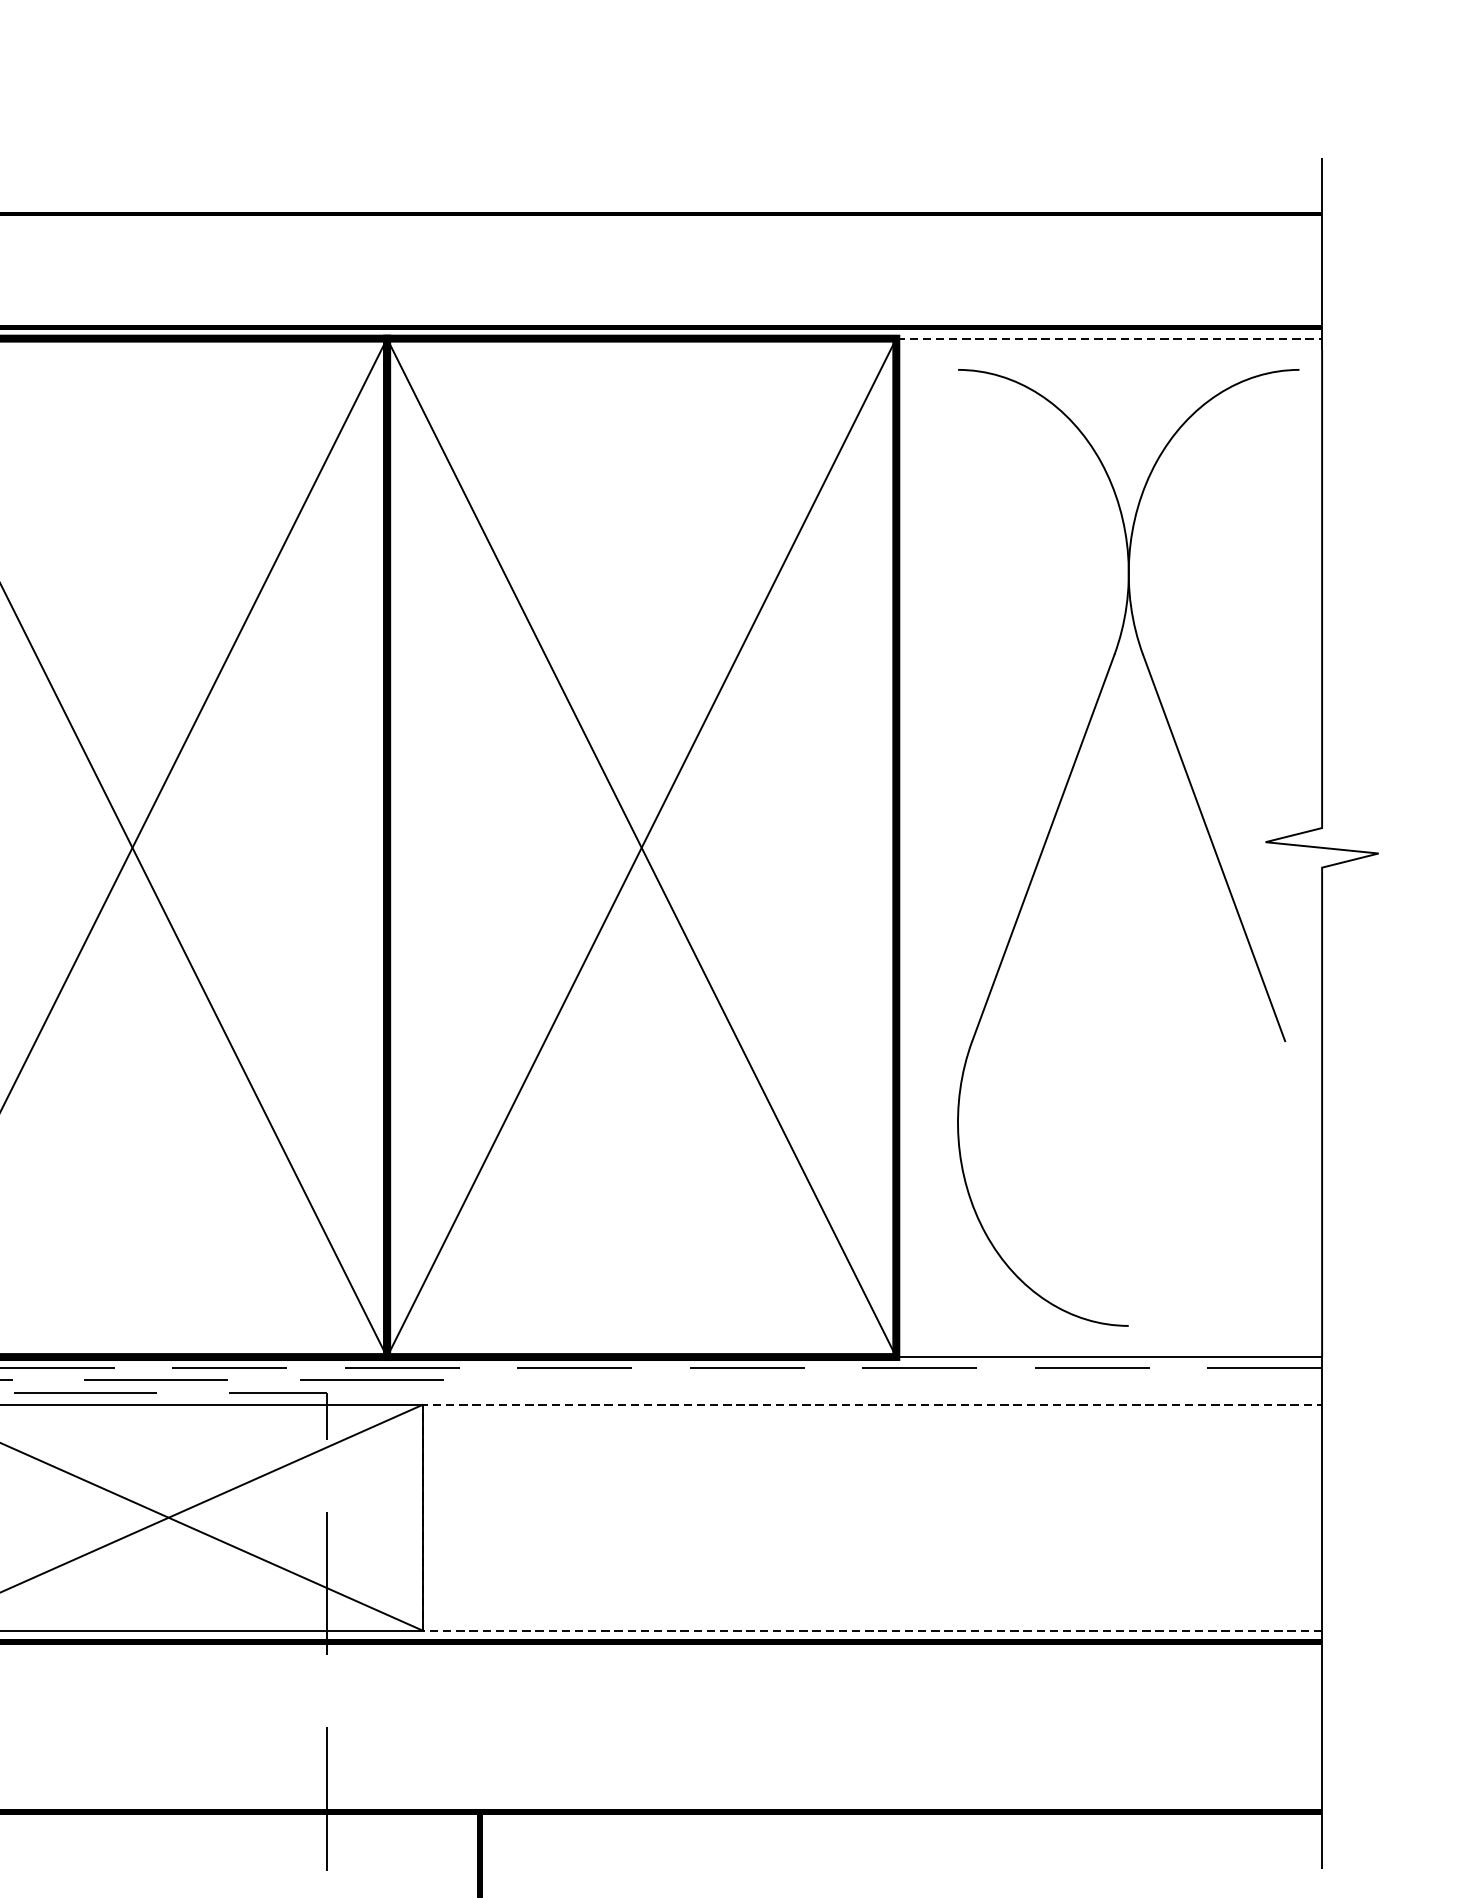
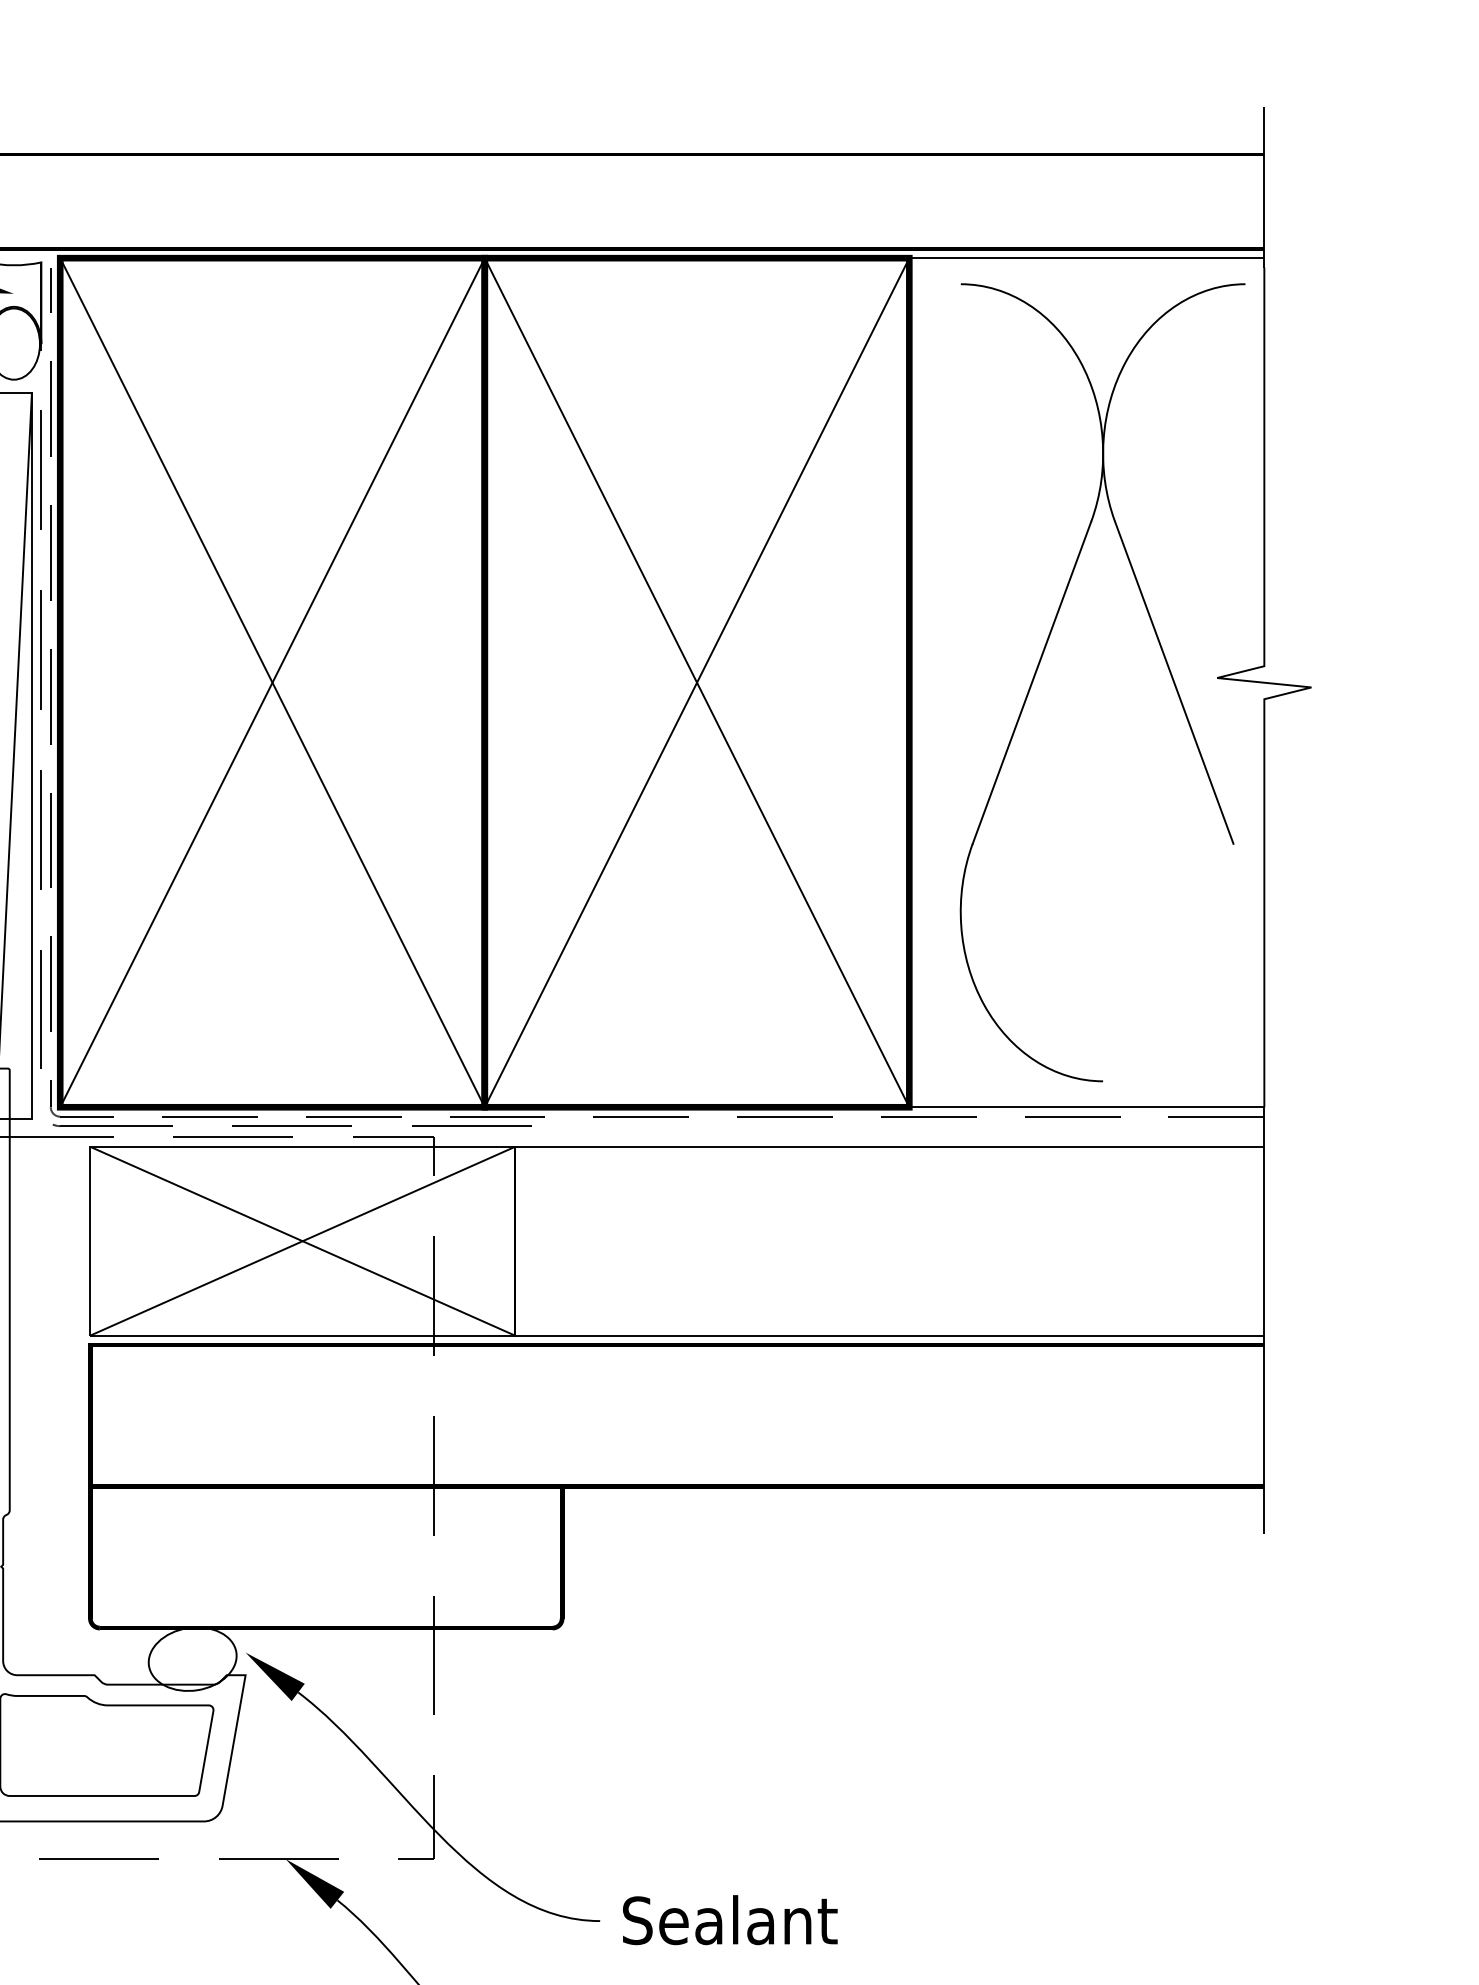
line: (1108, 339) -> (1086, 258), dashed -> solid
line: (422, 1516) -> (514, 1240), dashed -> solid

